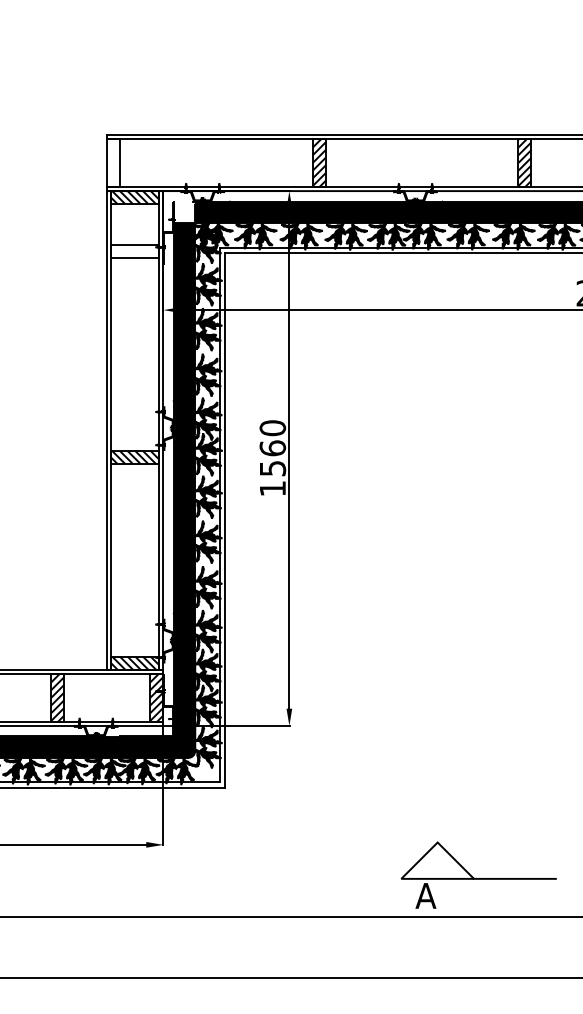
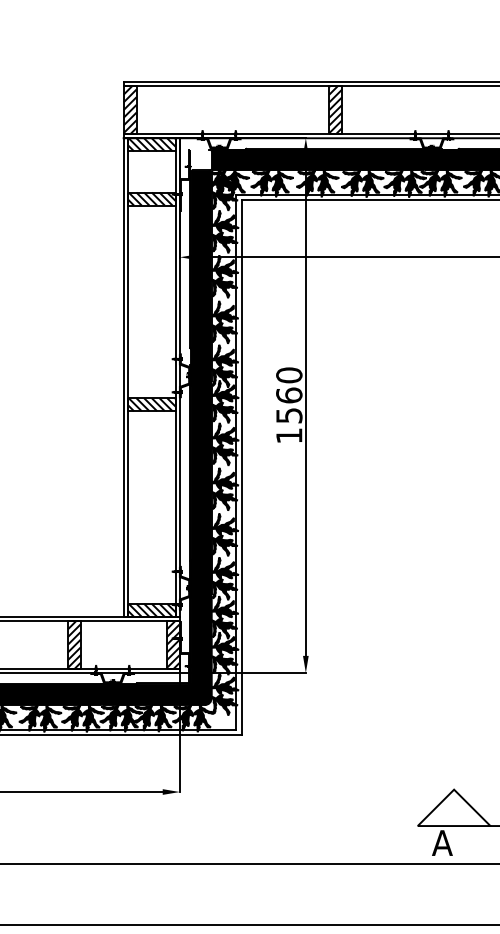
hatch: (113, 162) -> (129, 109), added
hatch: (135, 251) -> (151, 198), added

